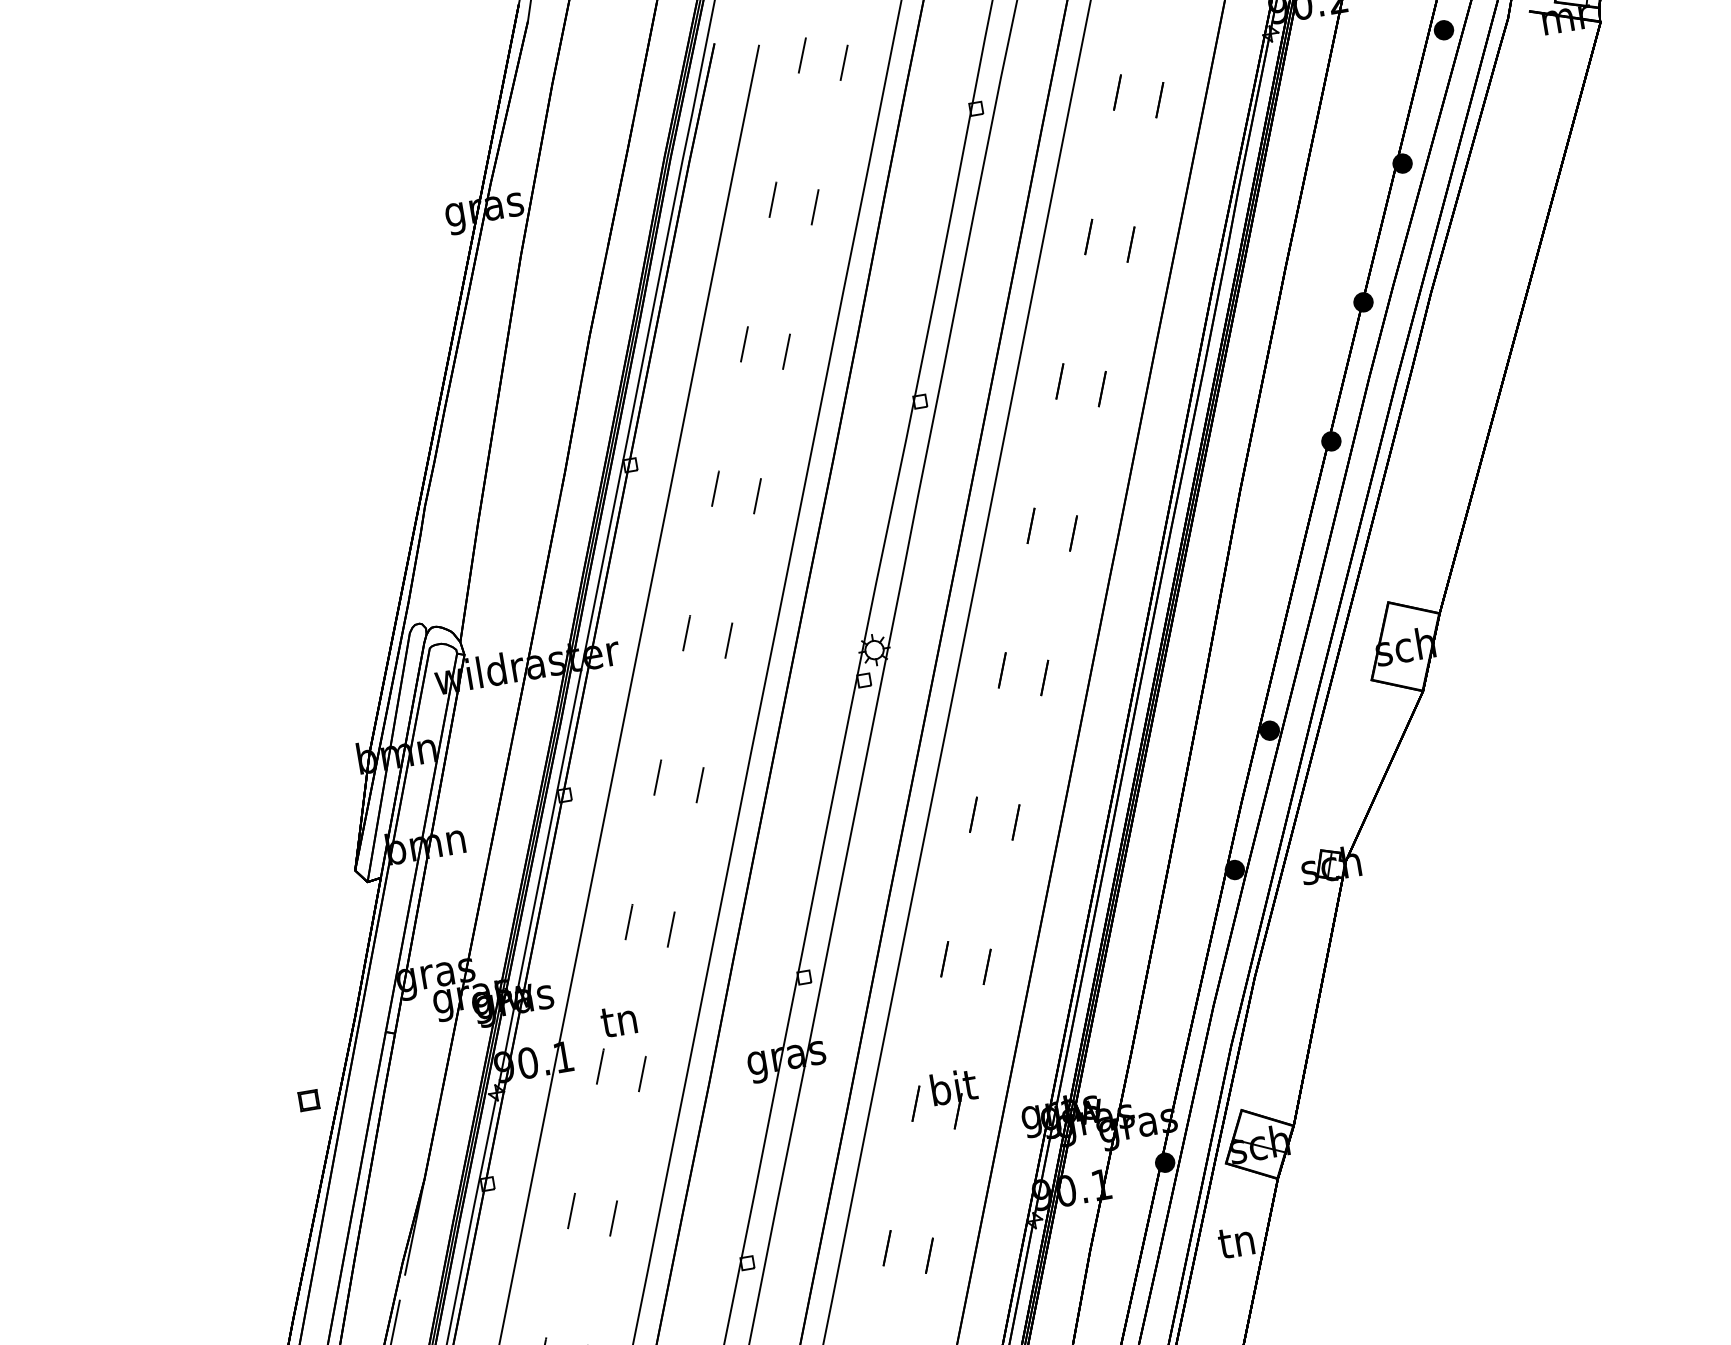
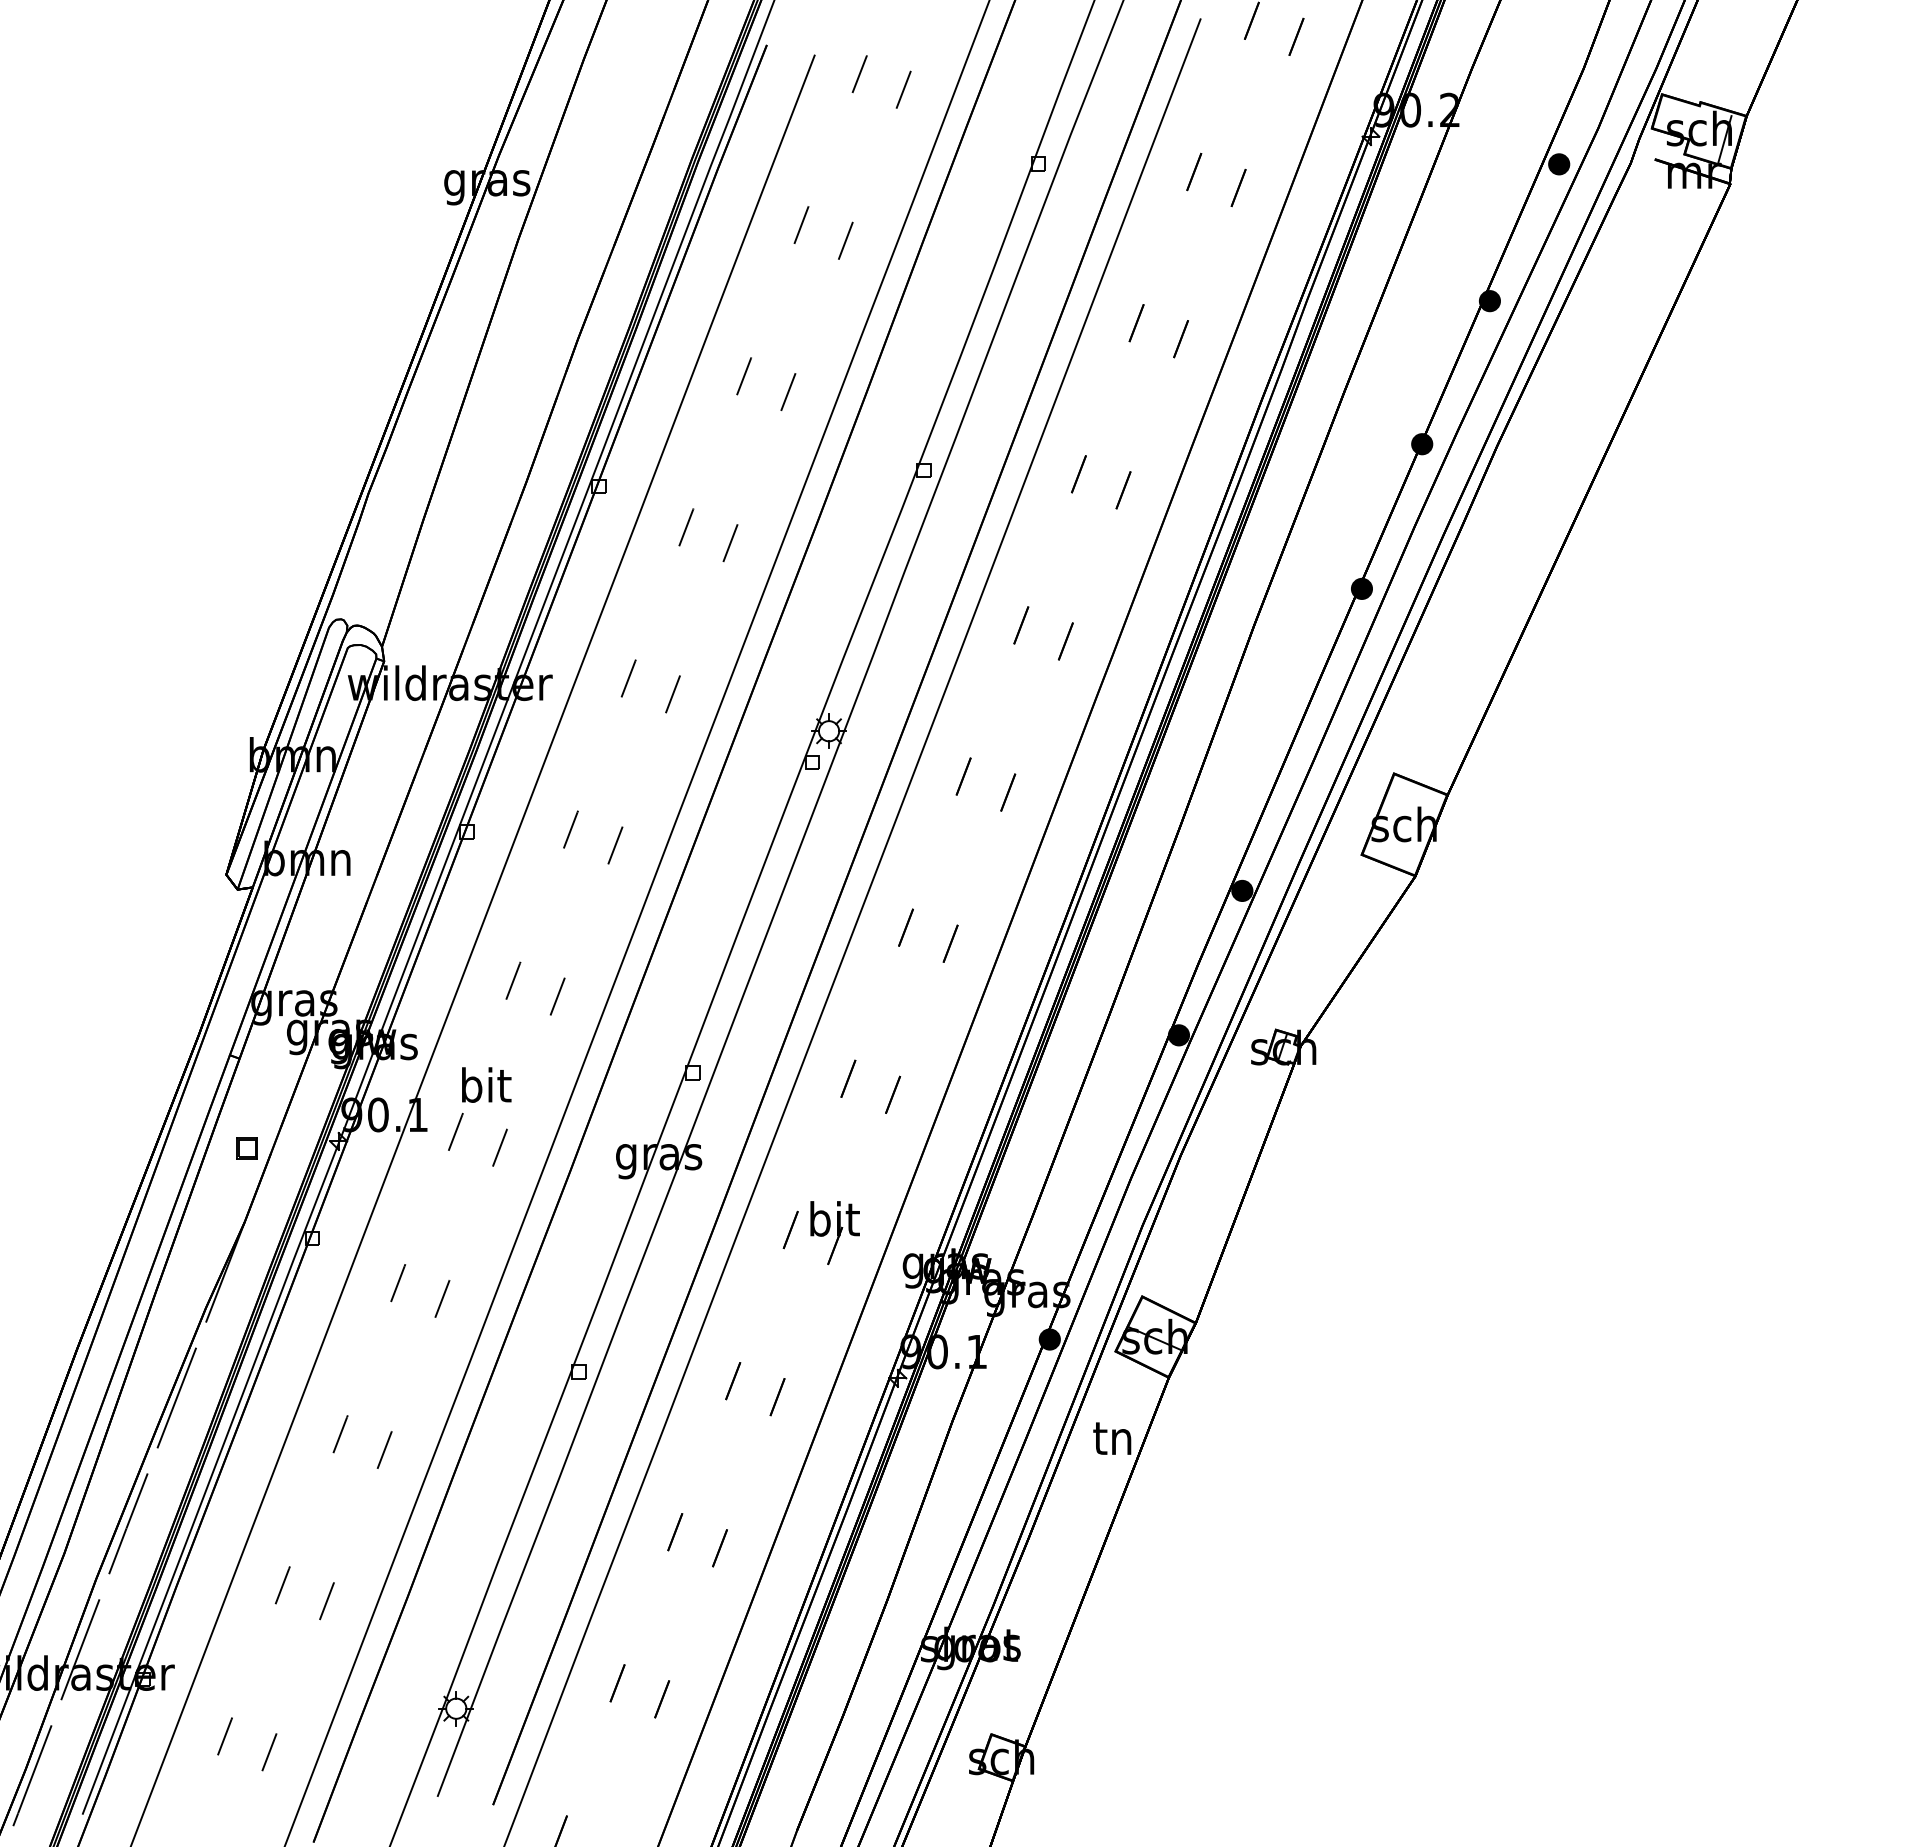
text: (620, 1019) -> (486, 1084), tn -> bit
part: (308, 1100) -> (246, 1148), moved

